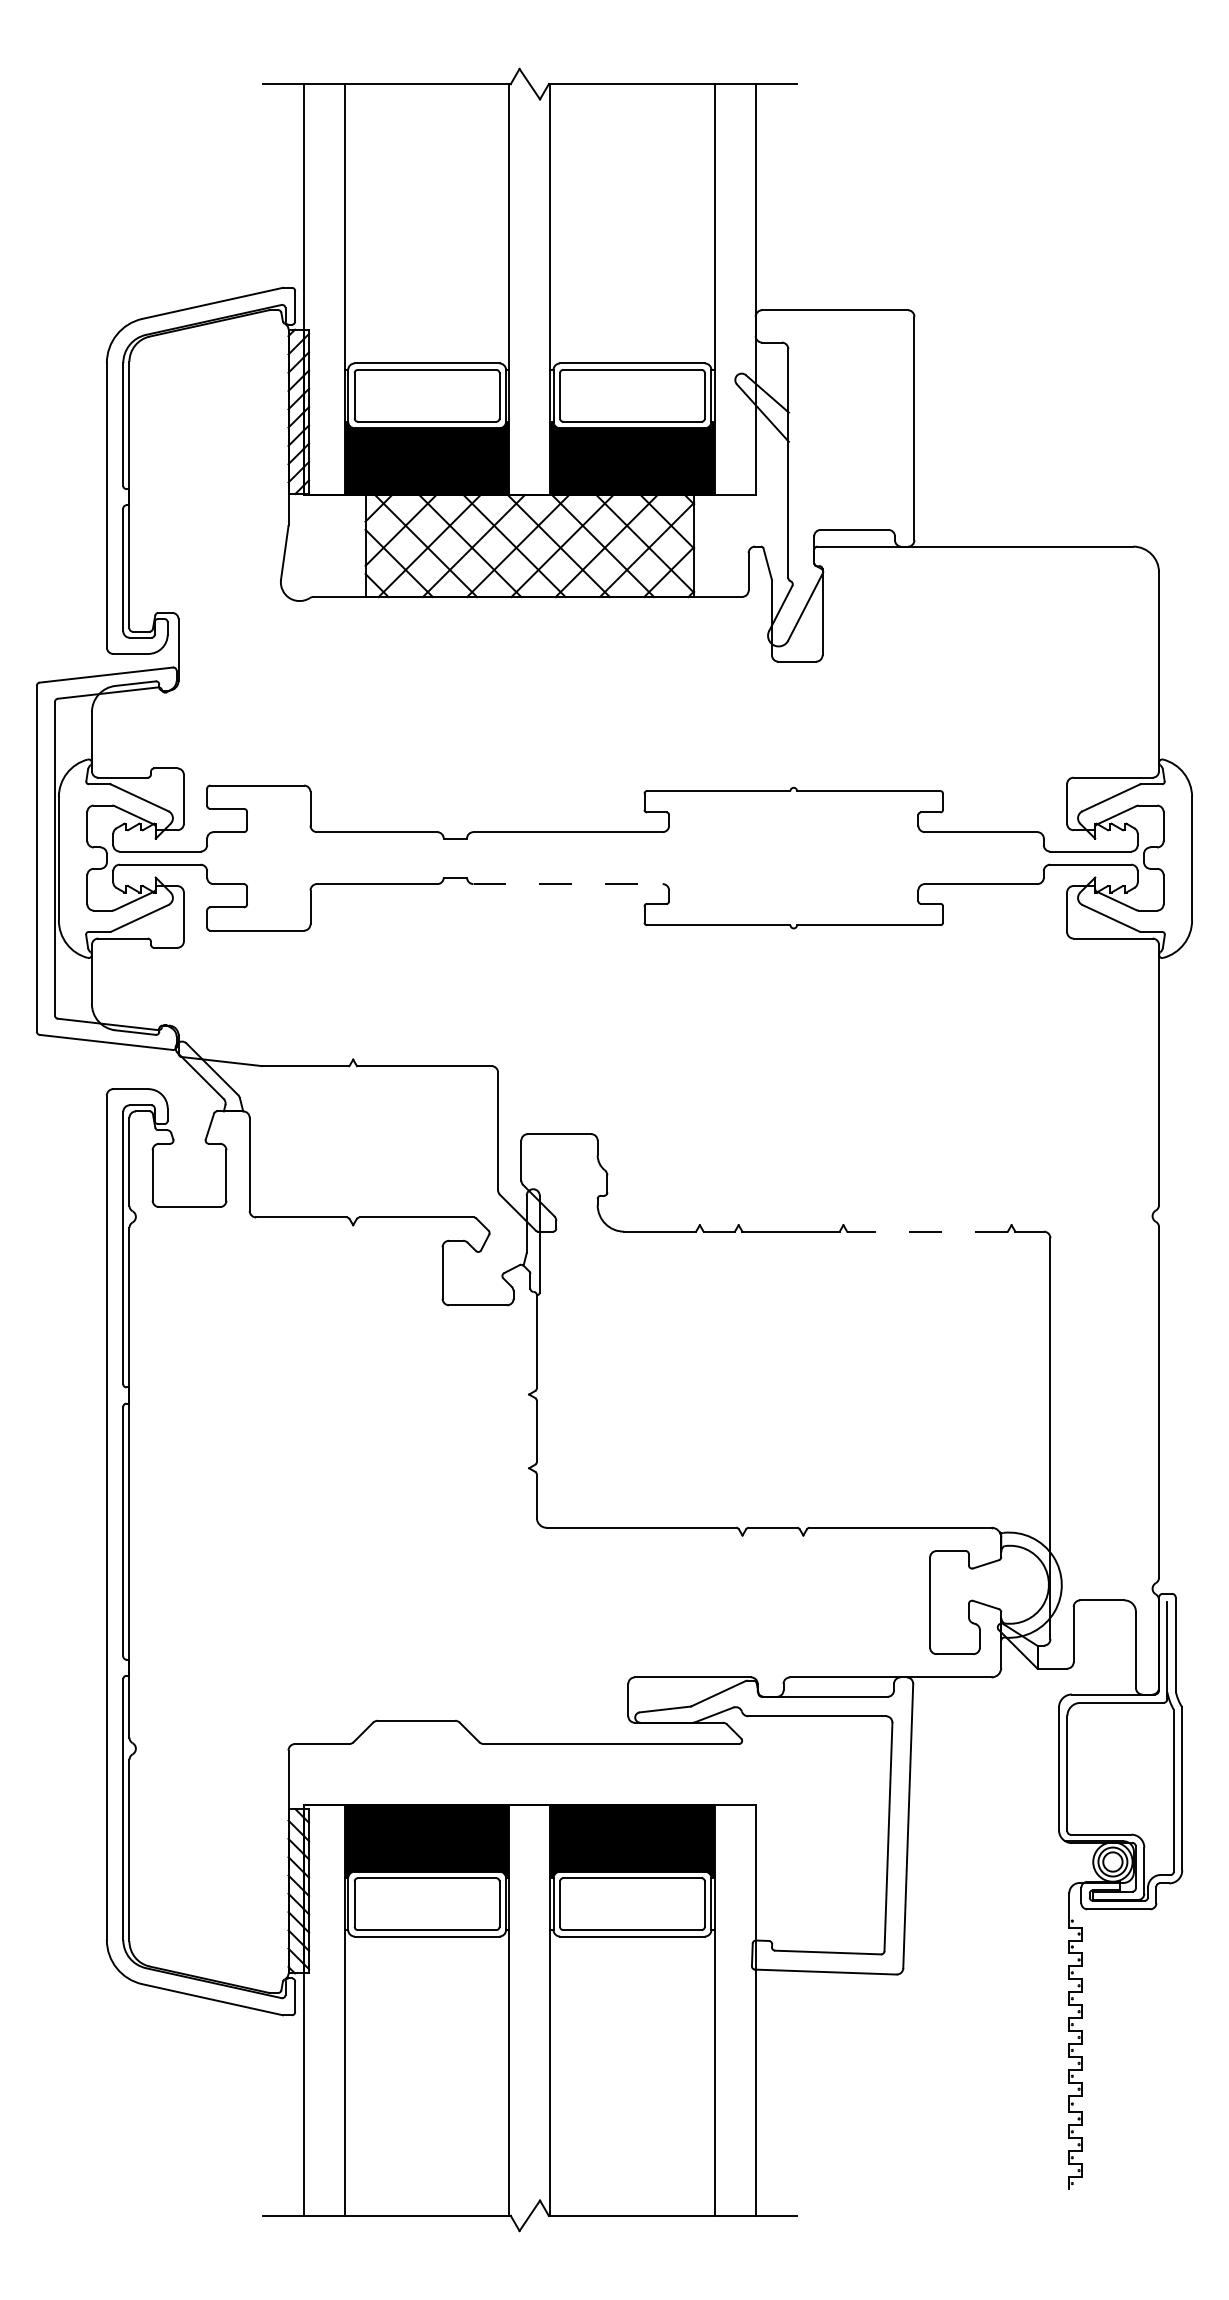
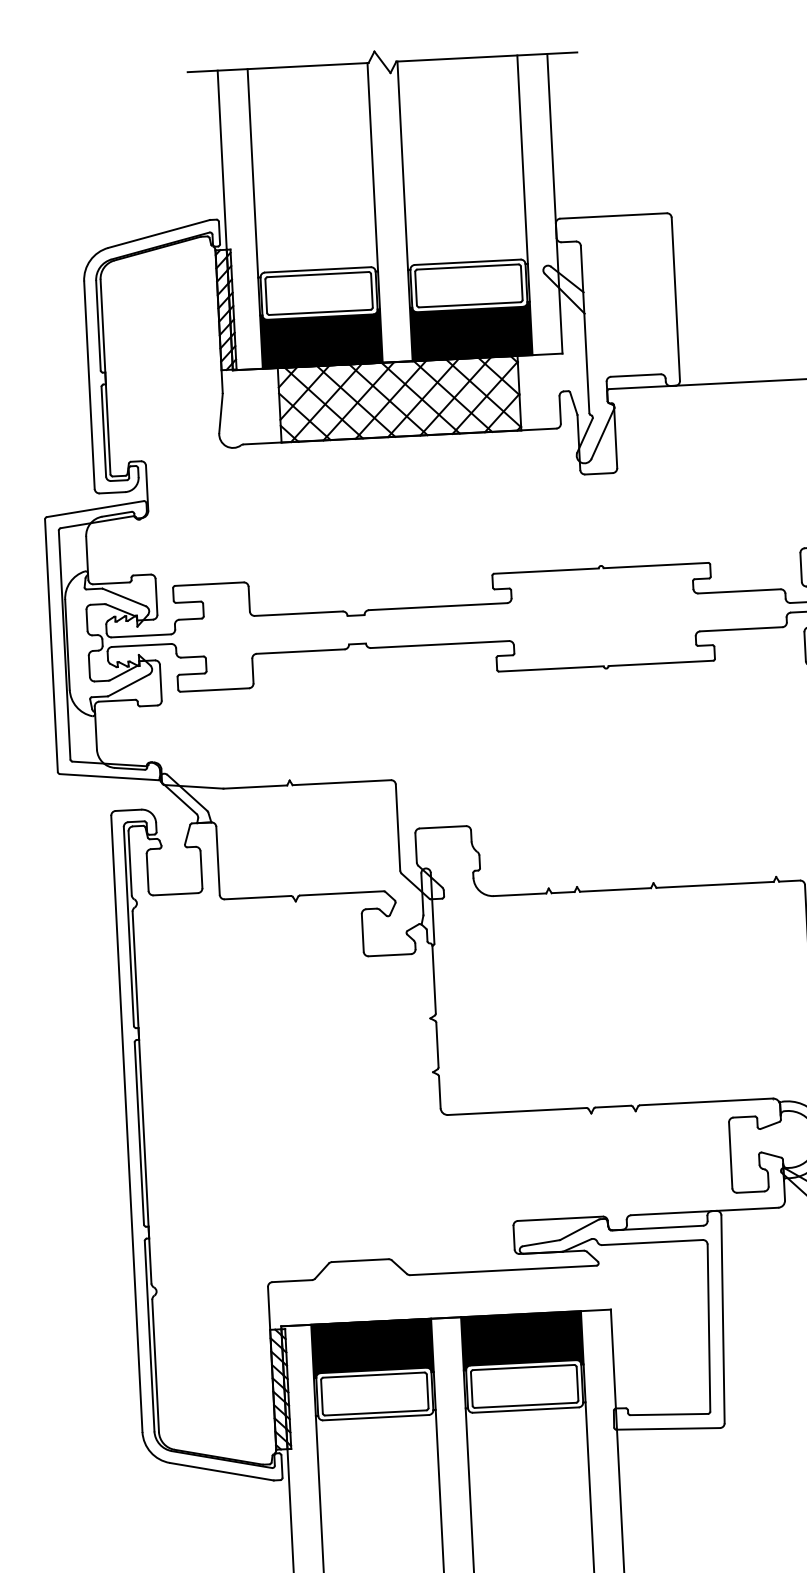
line: (568, 884) -> (440, 644), dashed -> solid
line: (927, 1231) -> (715, 884), dashed -> solid

